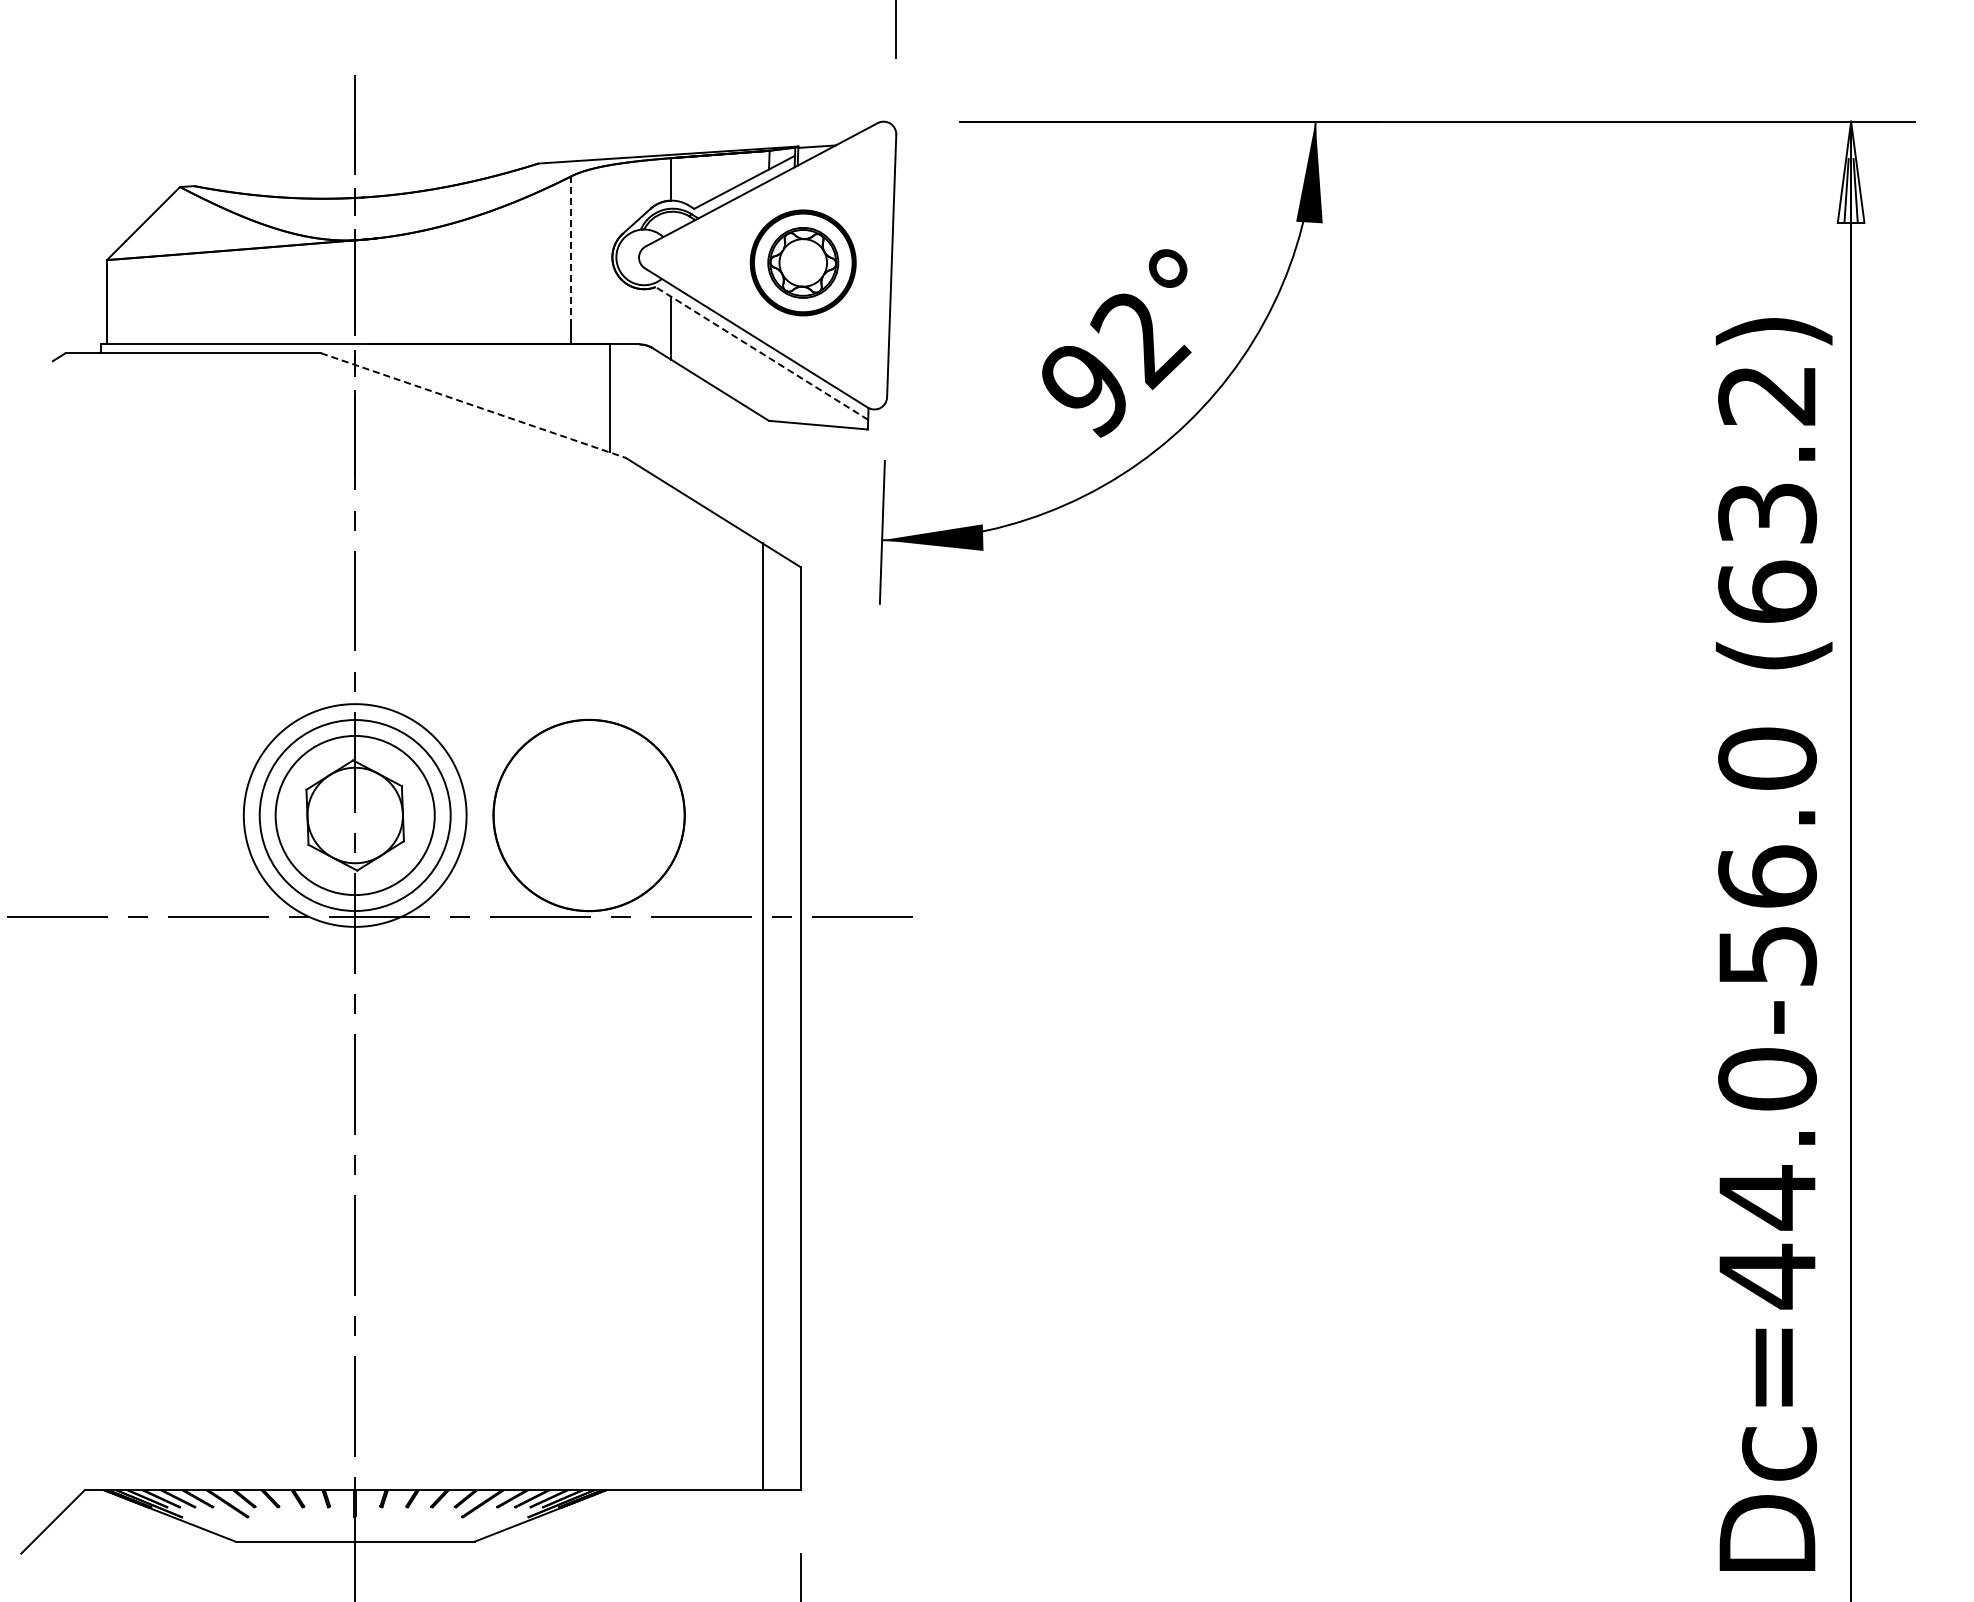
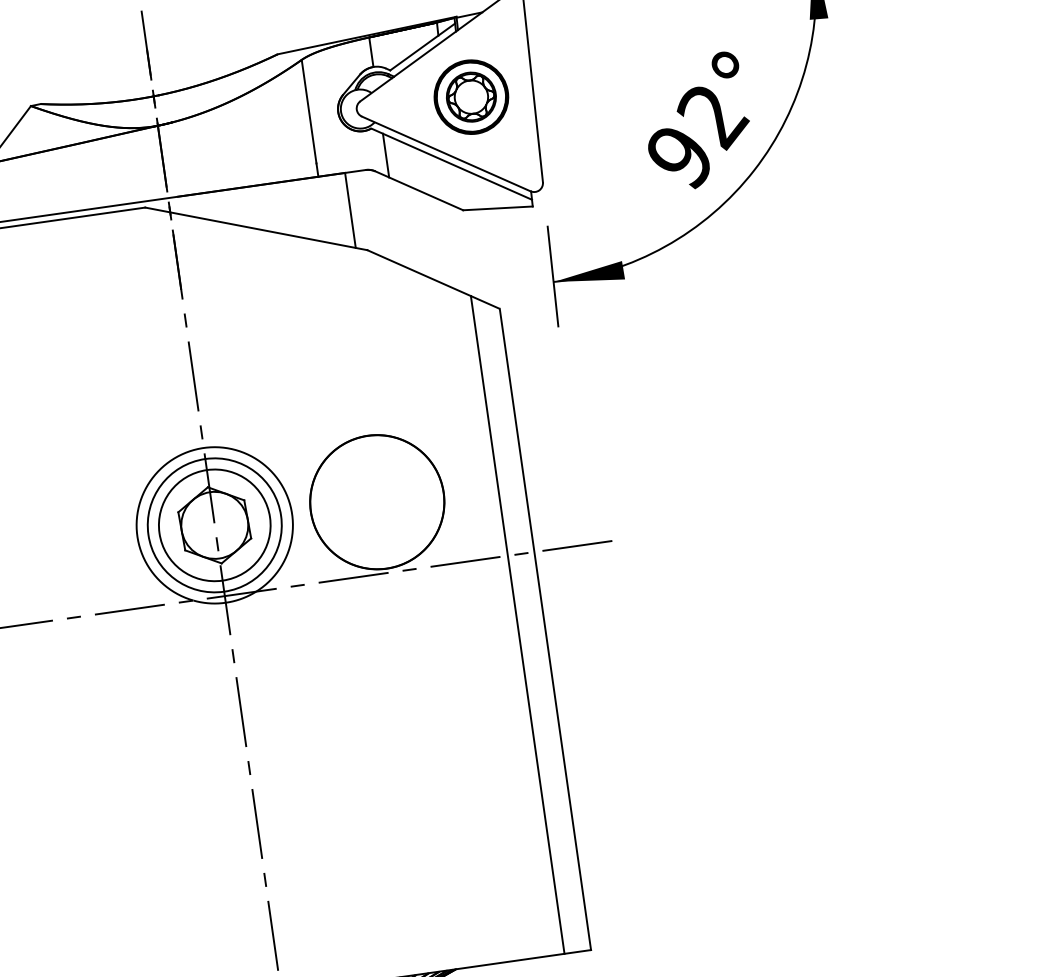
line: (571, 250) -> (309, 111), dashed -> solid
line: (761, 353) -> (451, 164), dashed -> solid
line: (473, 405) -> (256, 228), dashed -> solid

